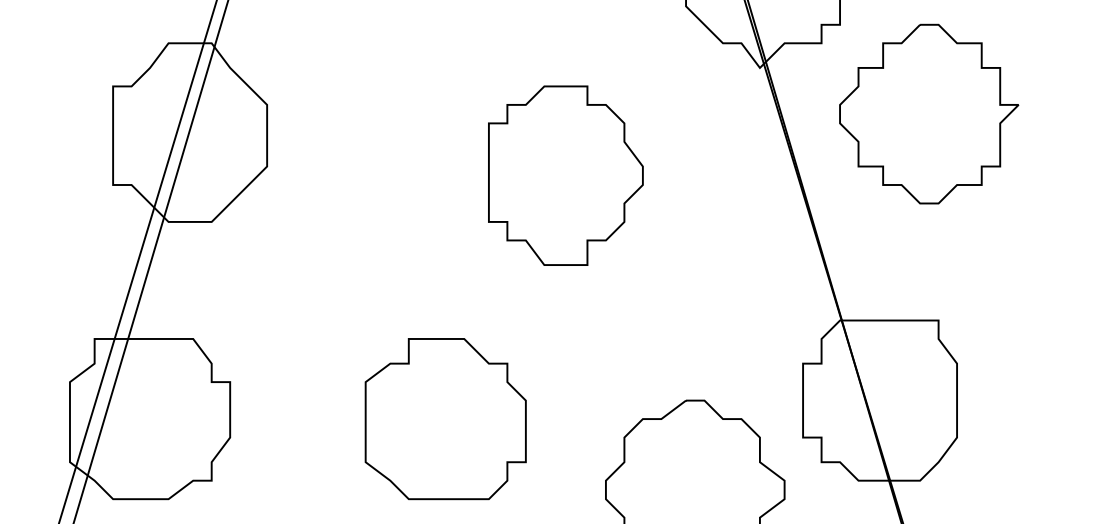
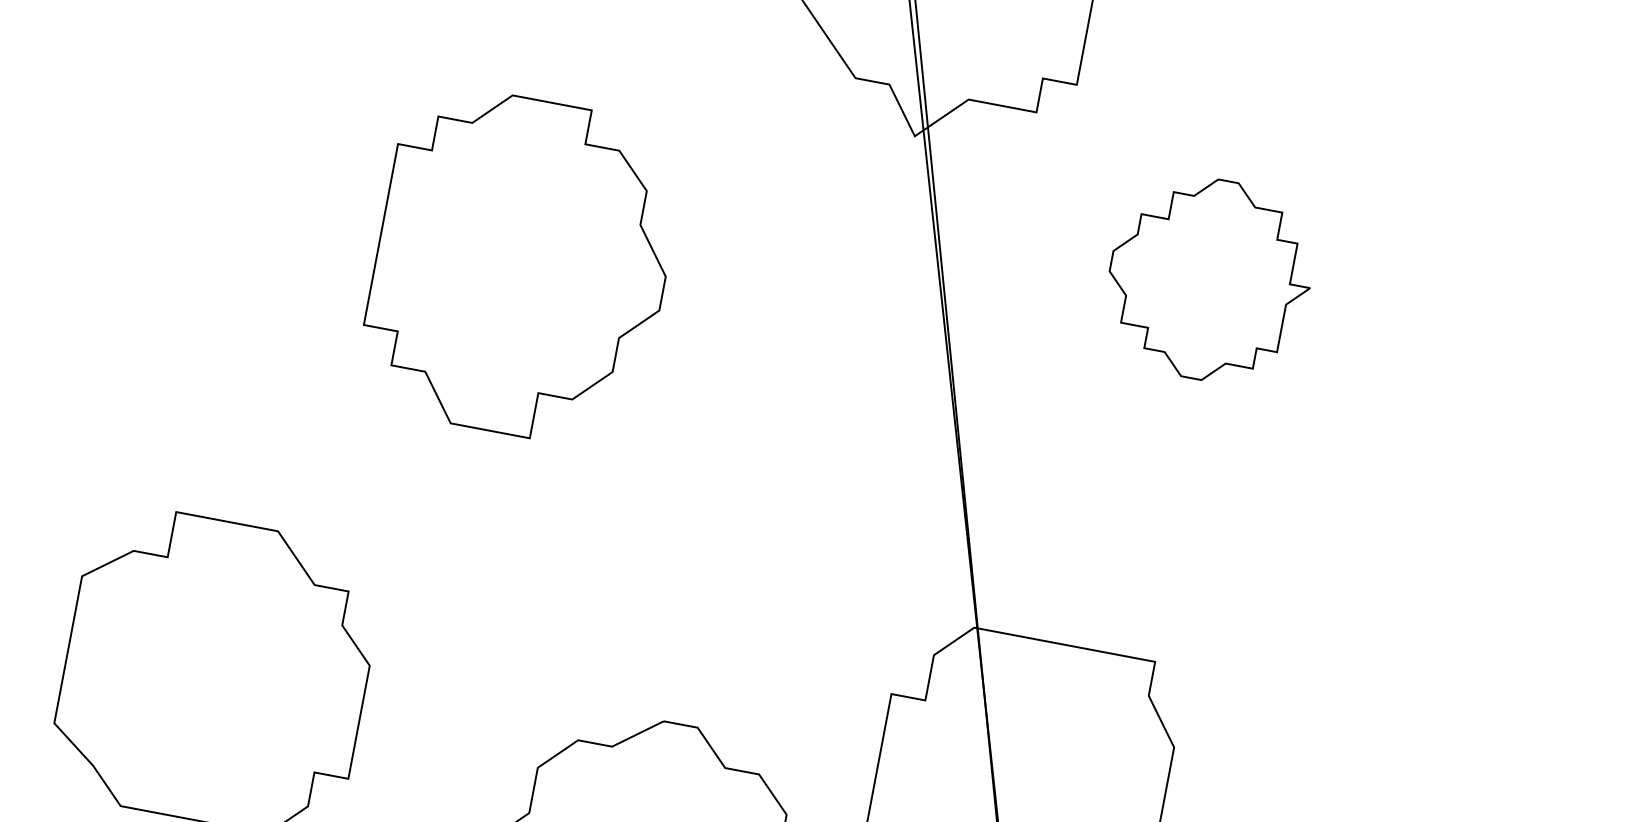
part: (929, 113) -> (1210, 278), size x0.6

